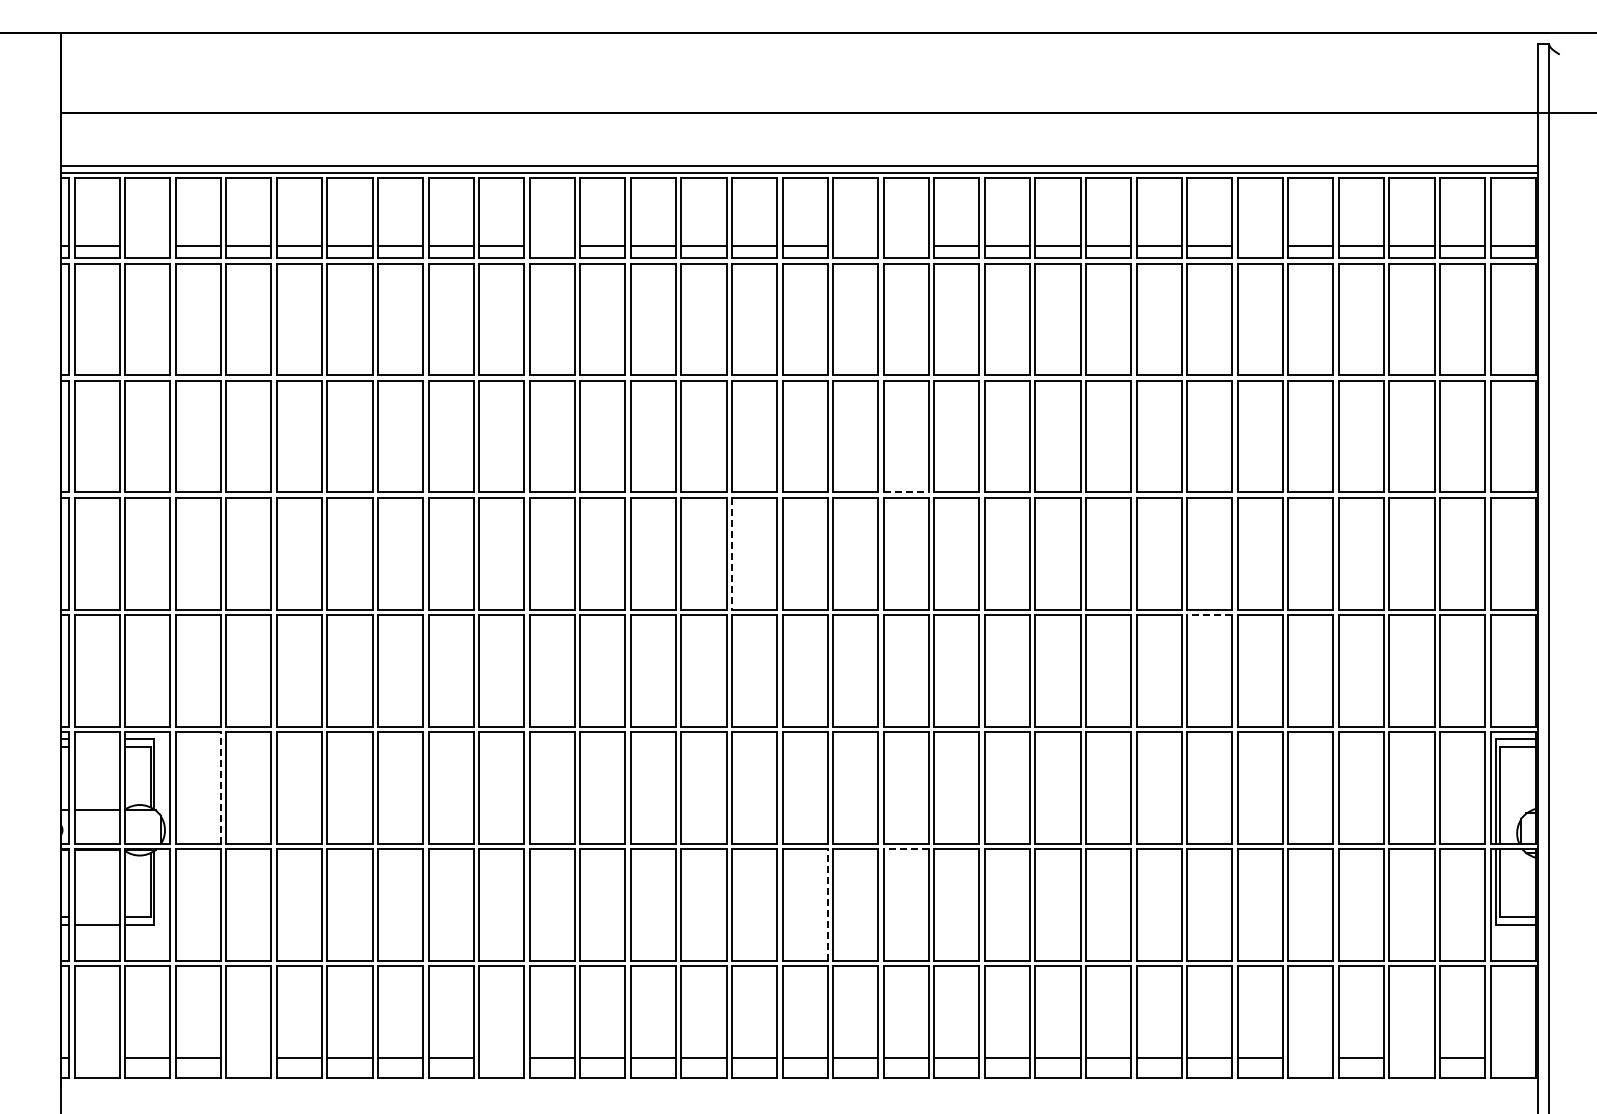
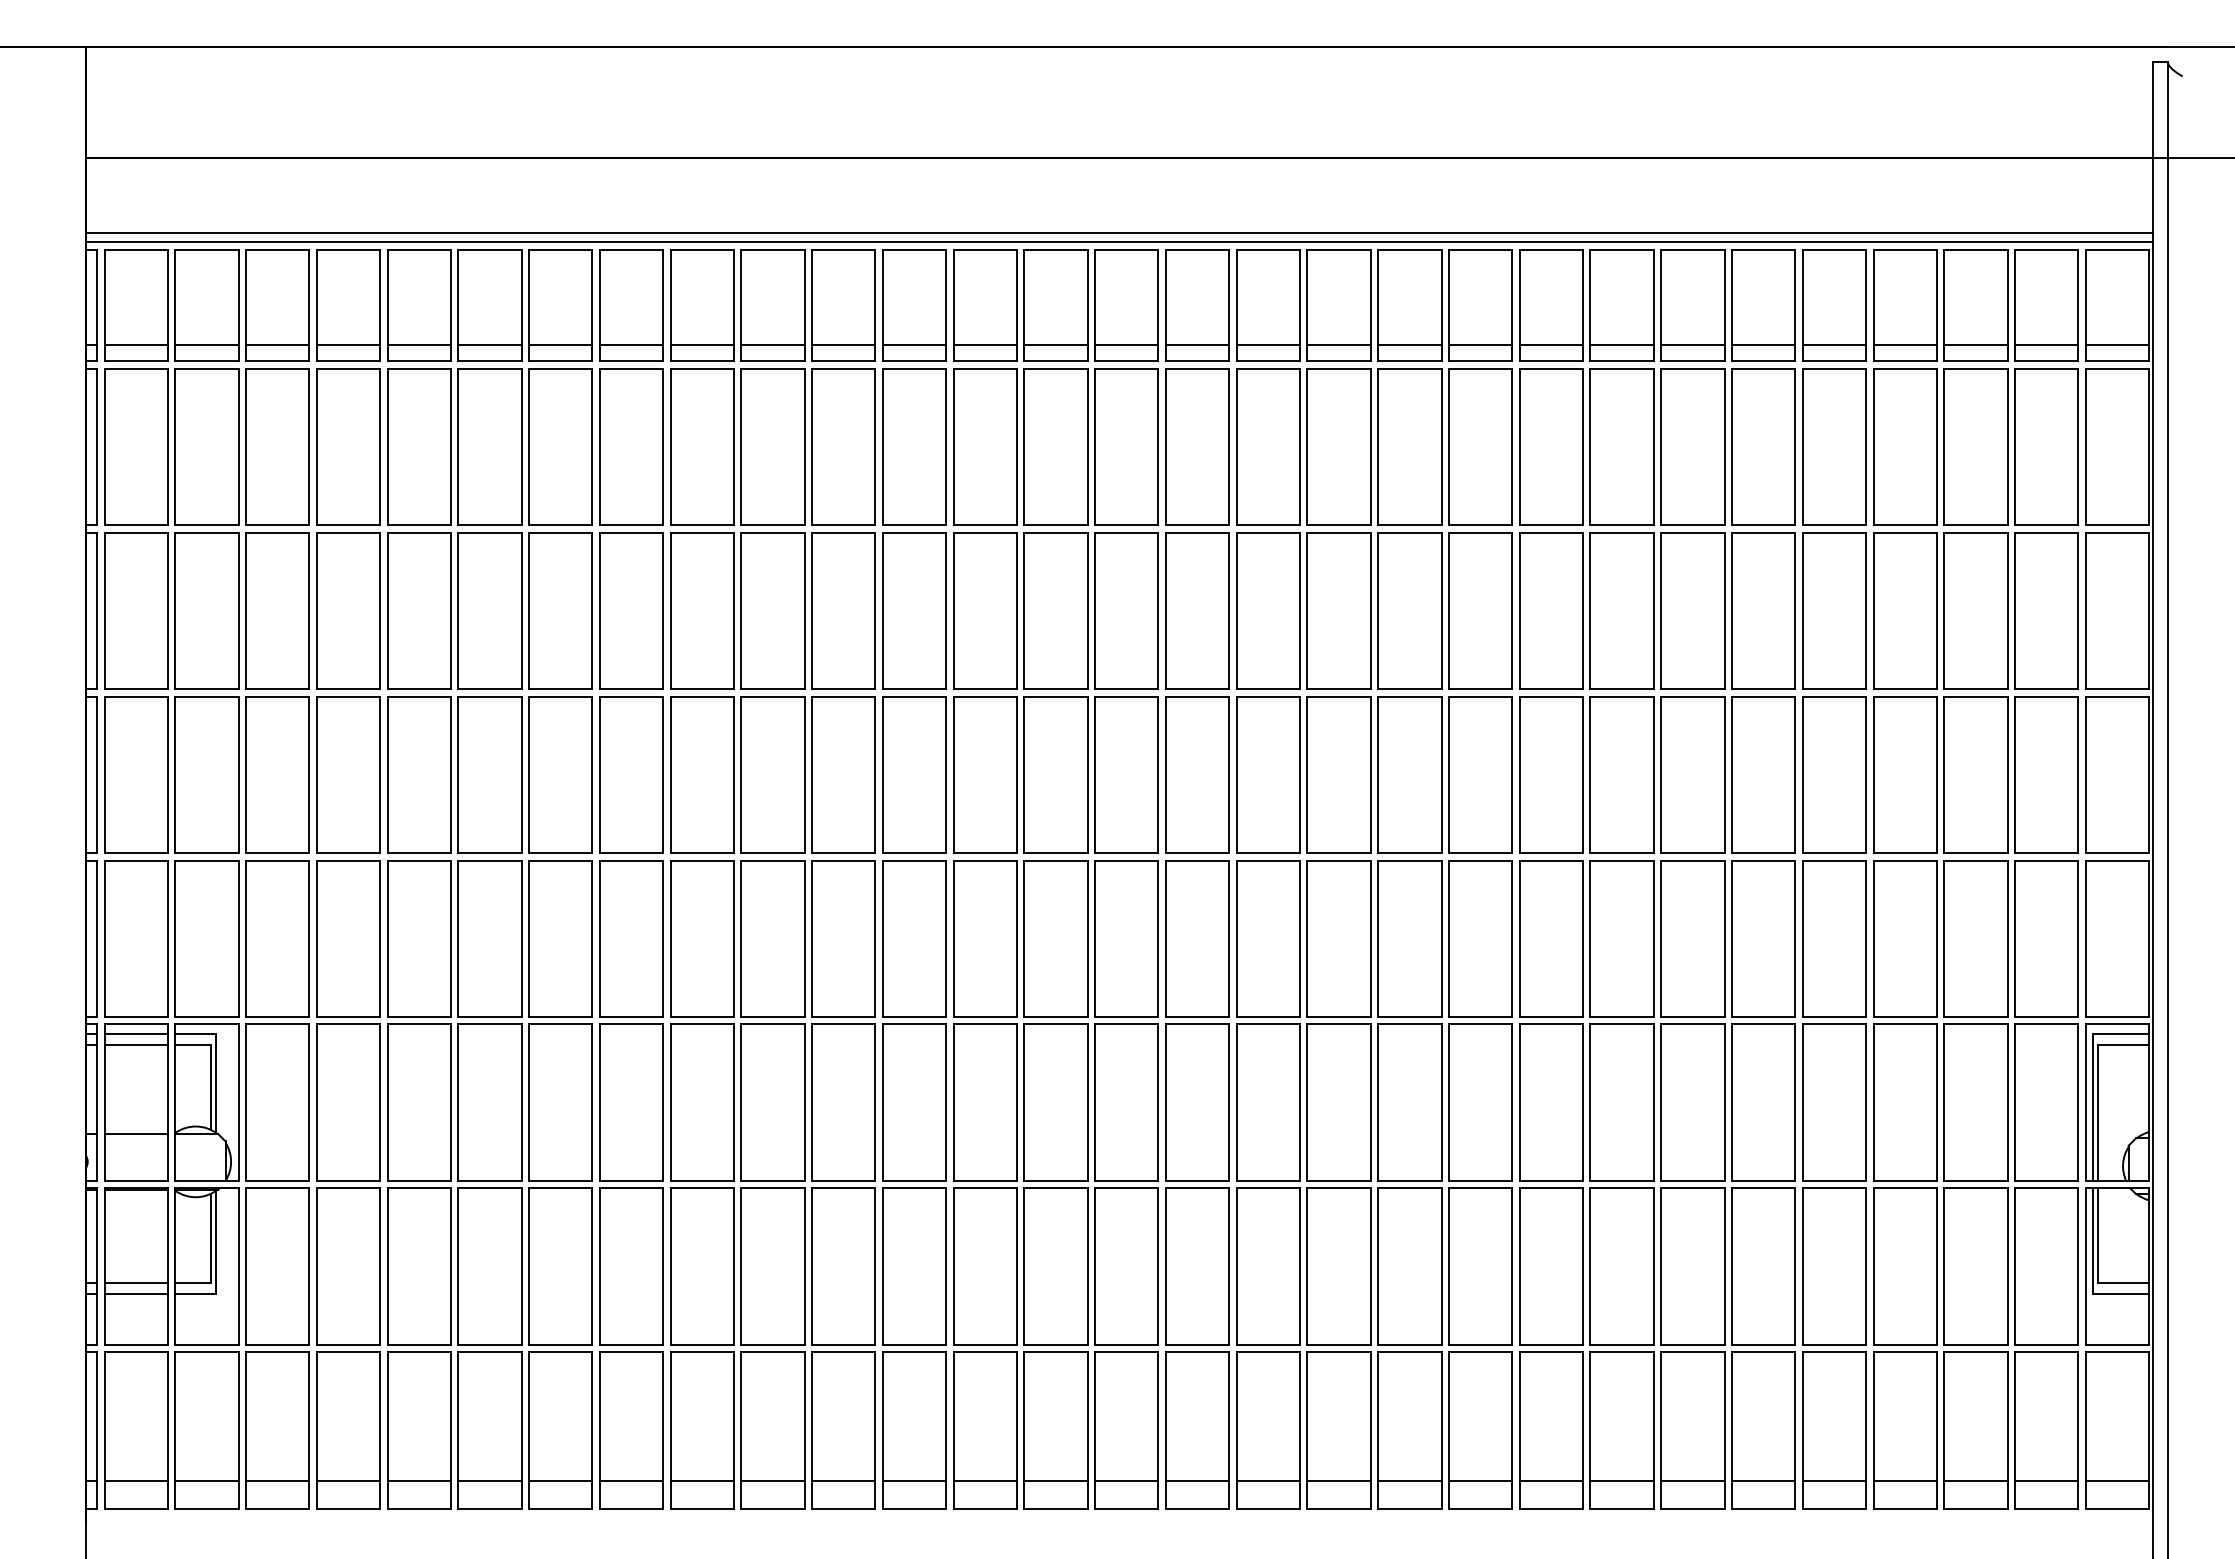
line: (147, 246) -> (206, 345), added
line: (551, 246) -> (771, 345), added
line: (855, 246) -> (1197, 345), added
line: (905, 246) -> (1267, 345), added
line: (1259, 246) -> (1762, 345), added
line: (906, 492) -> (1268, 689), dashed -> solid
line: (731, 553) -> (1023, 774), dashed -> solid
line: (1209, 614) -> (1692, 859), dashed -> solid
line: (96, 738) -> (135, 1033), added
line: (96, 746) -> (135, 1044), added
line: (220, 787) -> (308, 1102), dashed -> solid
line: (906, 849) -> (1268, 1188), dashed -> solid
line: (827, 905) -> (1158, 1267), dashed -> solid
line: (96, 917) -> (135, 1283), added
line: (96, 1058) -> (135, 1481), added
line: (248, 1058) -> (347, 1481), added
line: (501, 1058) -> (701, 1481), added
line: (1310, 1058) -> (1833, 1481), added
line: (1411, 1058) -> (1975, 1481), added
line: (1512, 1058) -> (2116, 1481), added

